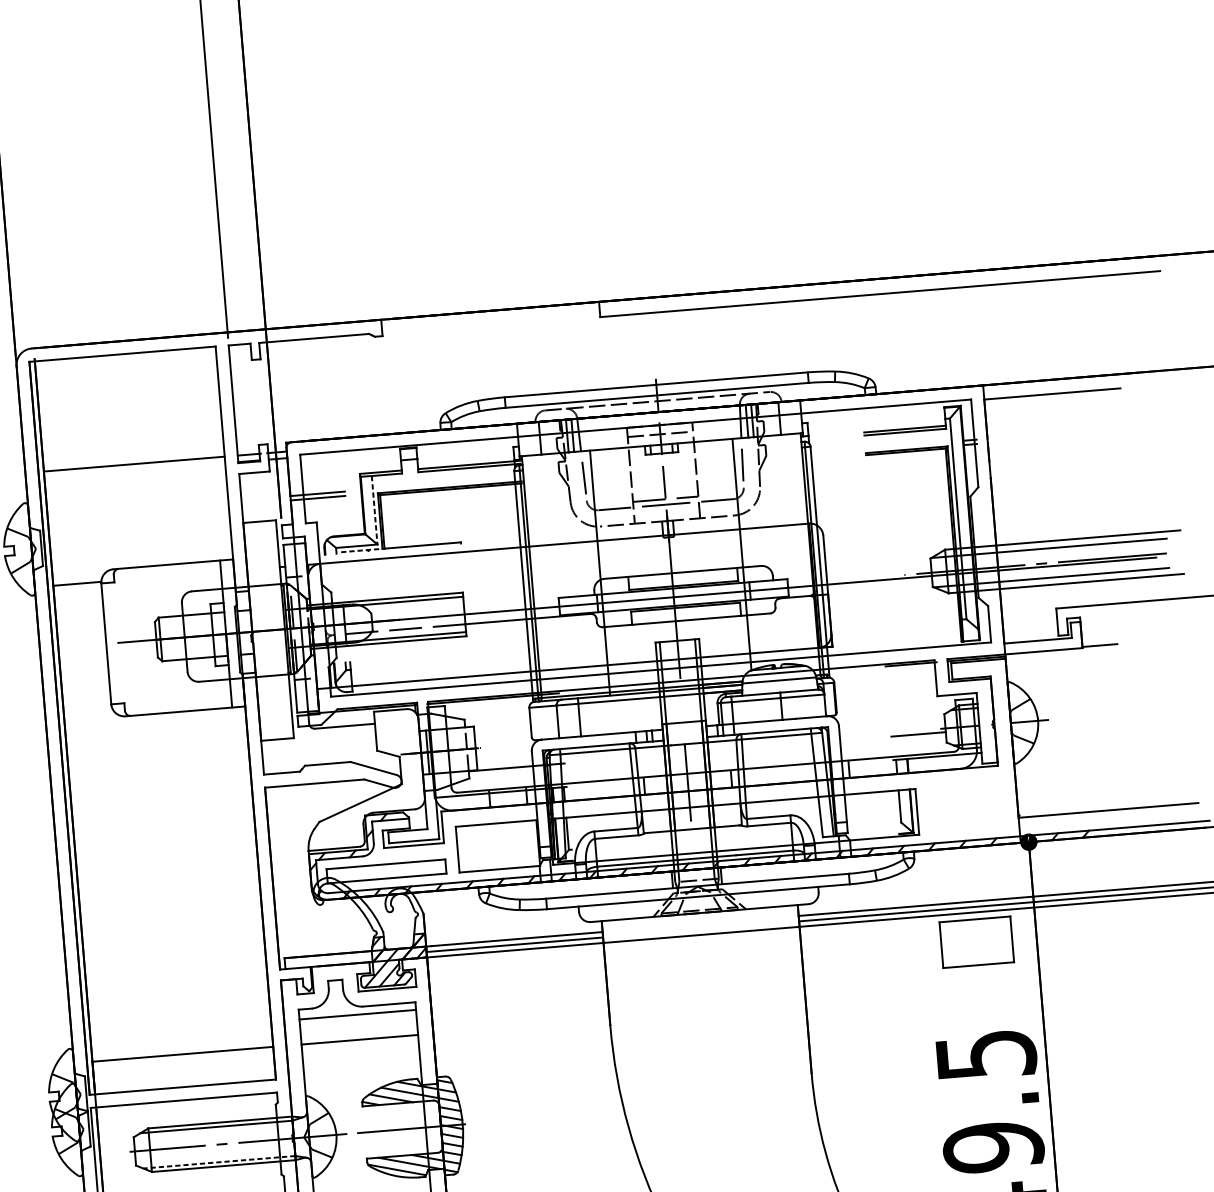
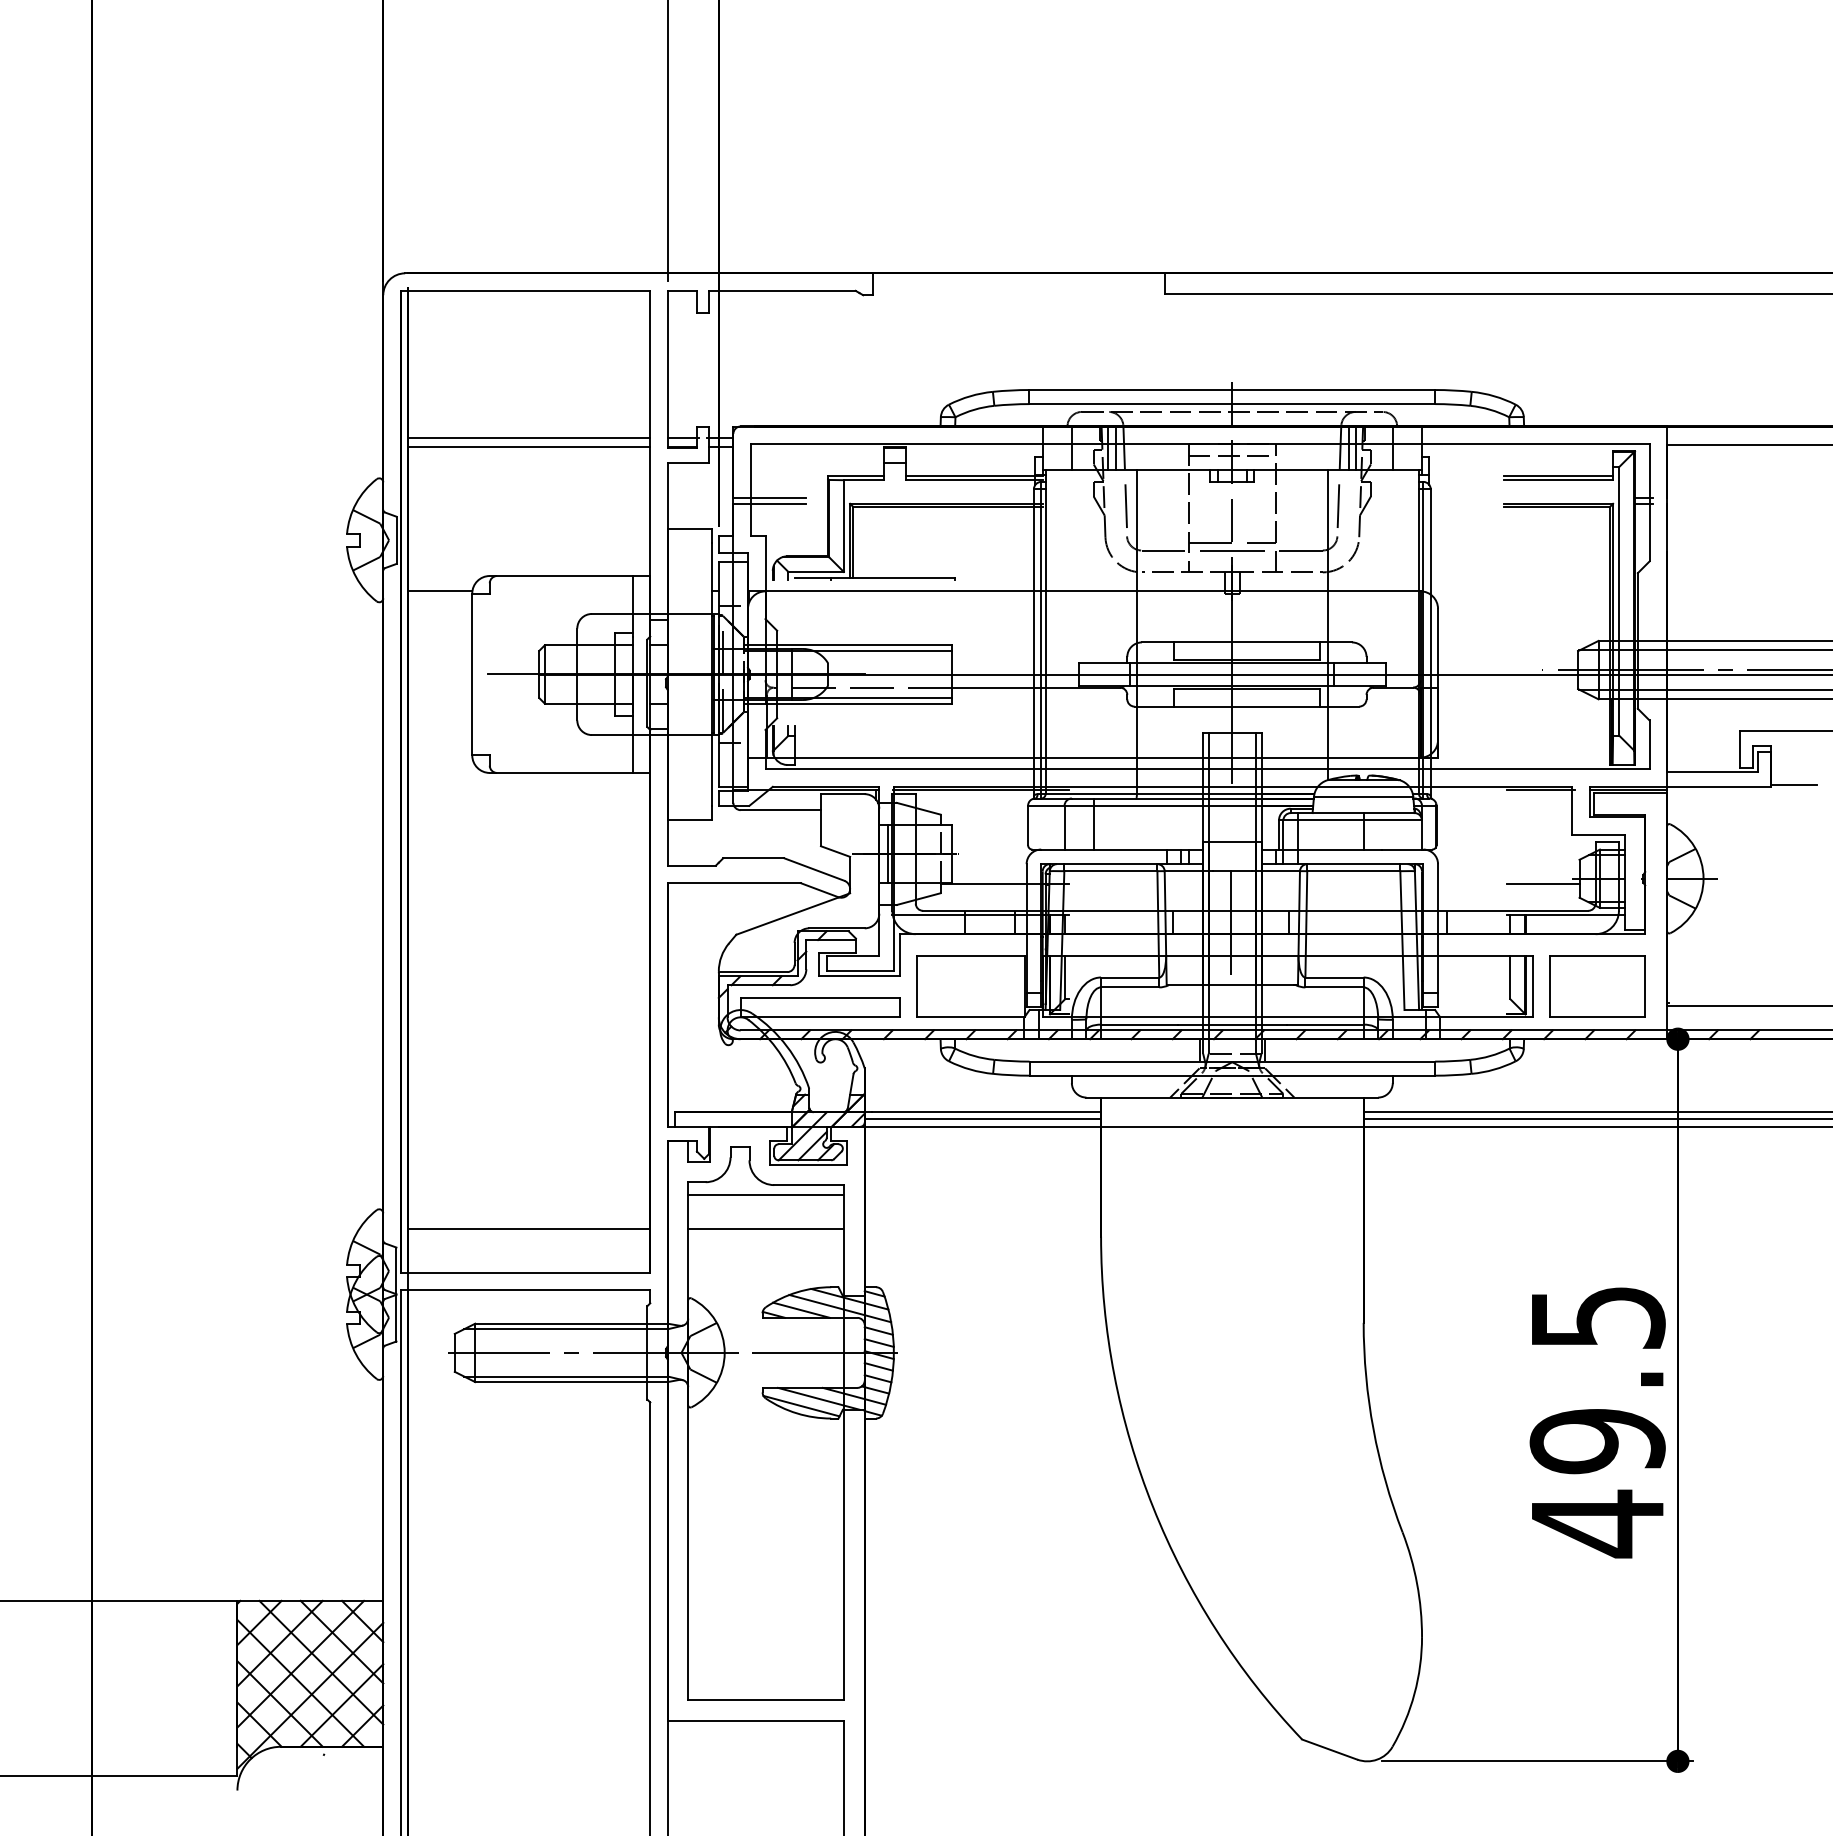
line: (135, 470) -> (529, 447), added
line: (374, 510) -> (843, 526), dashed -> solid
line: (361, 550) -> (822, 578), dashed -> solid
part: (976, 942) -> (1597, 986), moved
line: (219, 1162) -> (565, 1376), dashed -> solid

